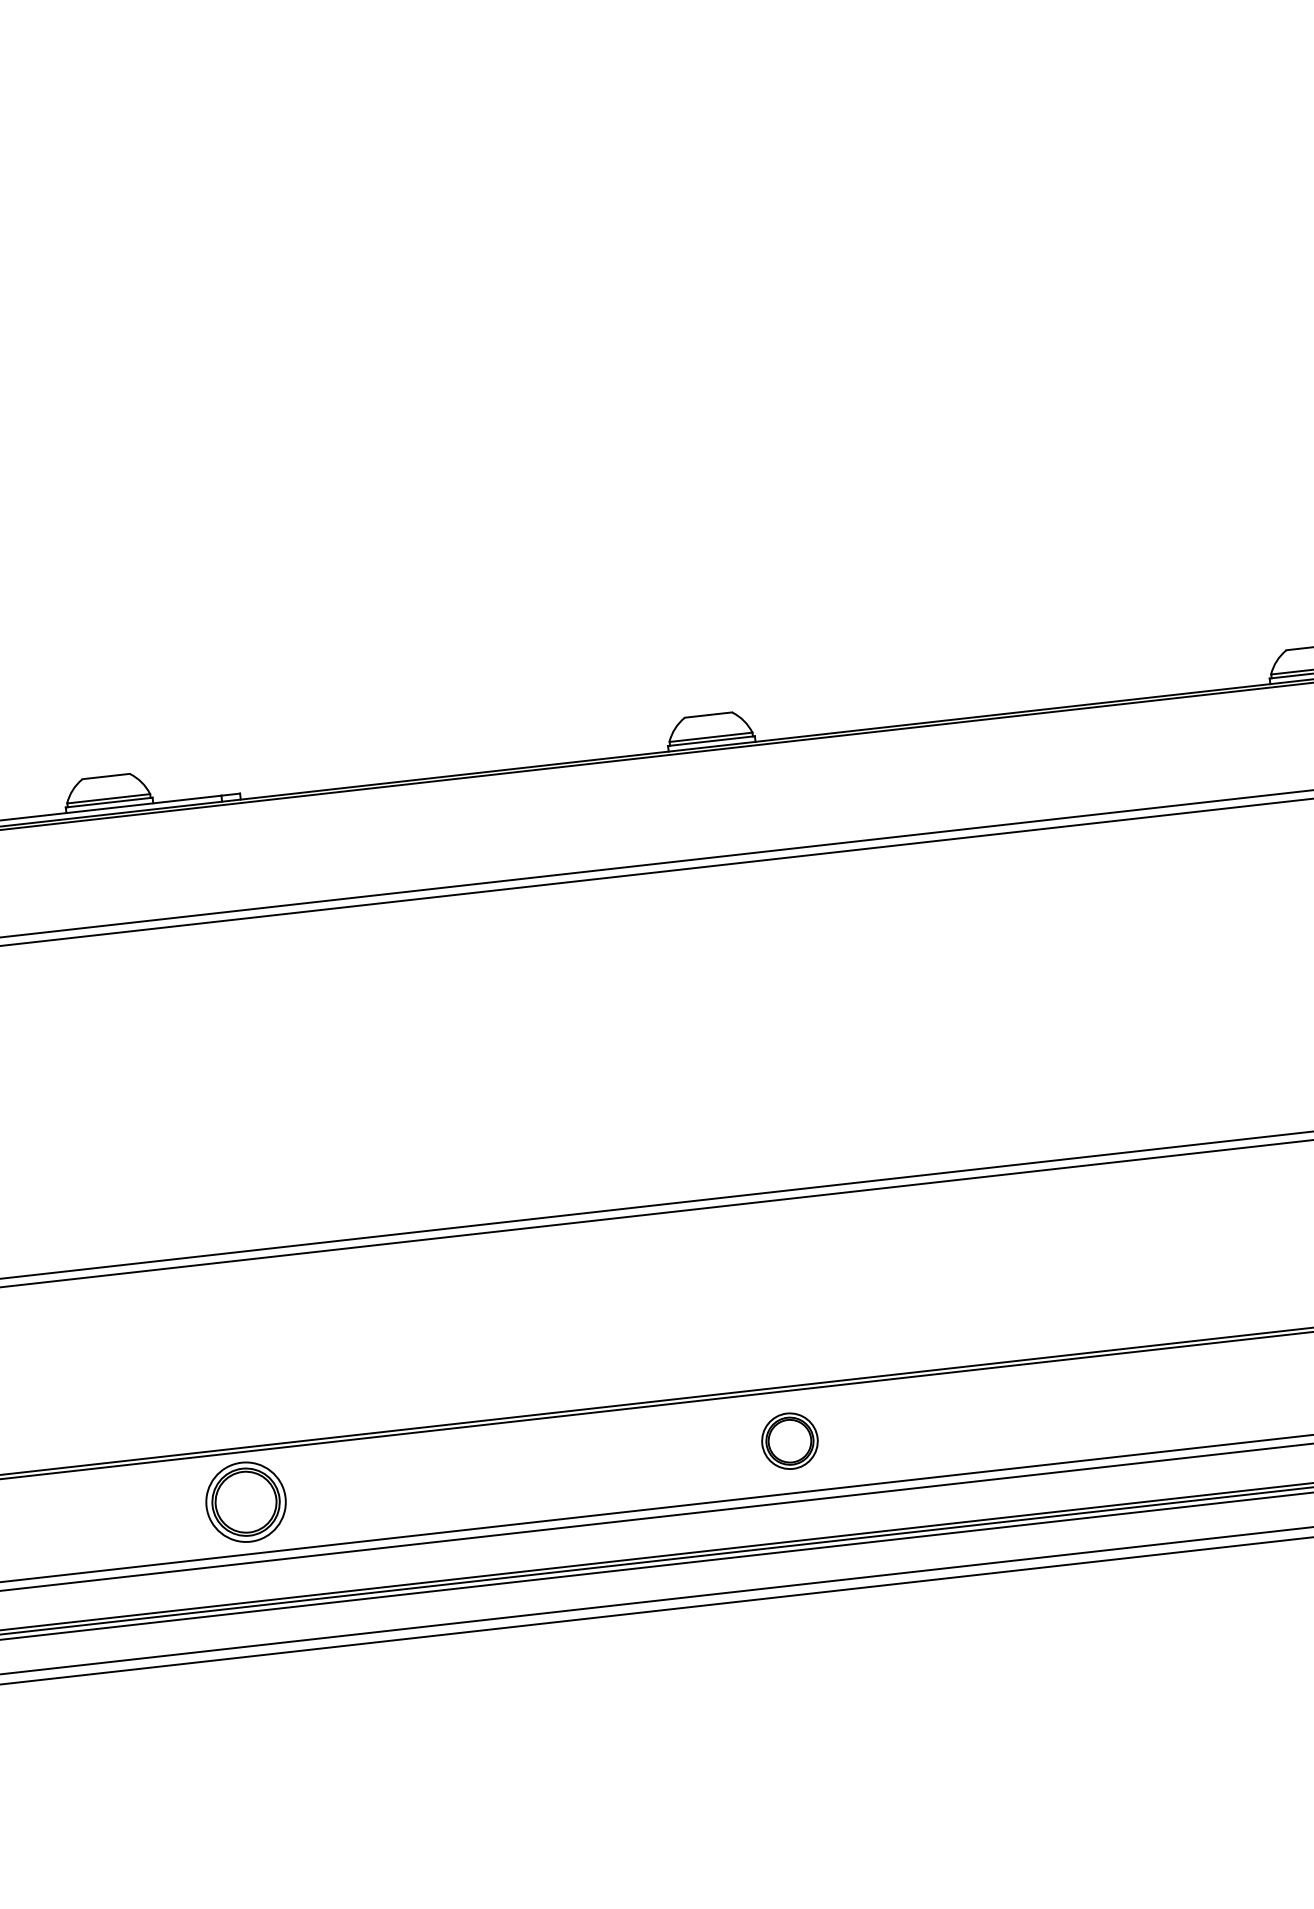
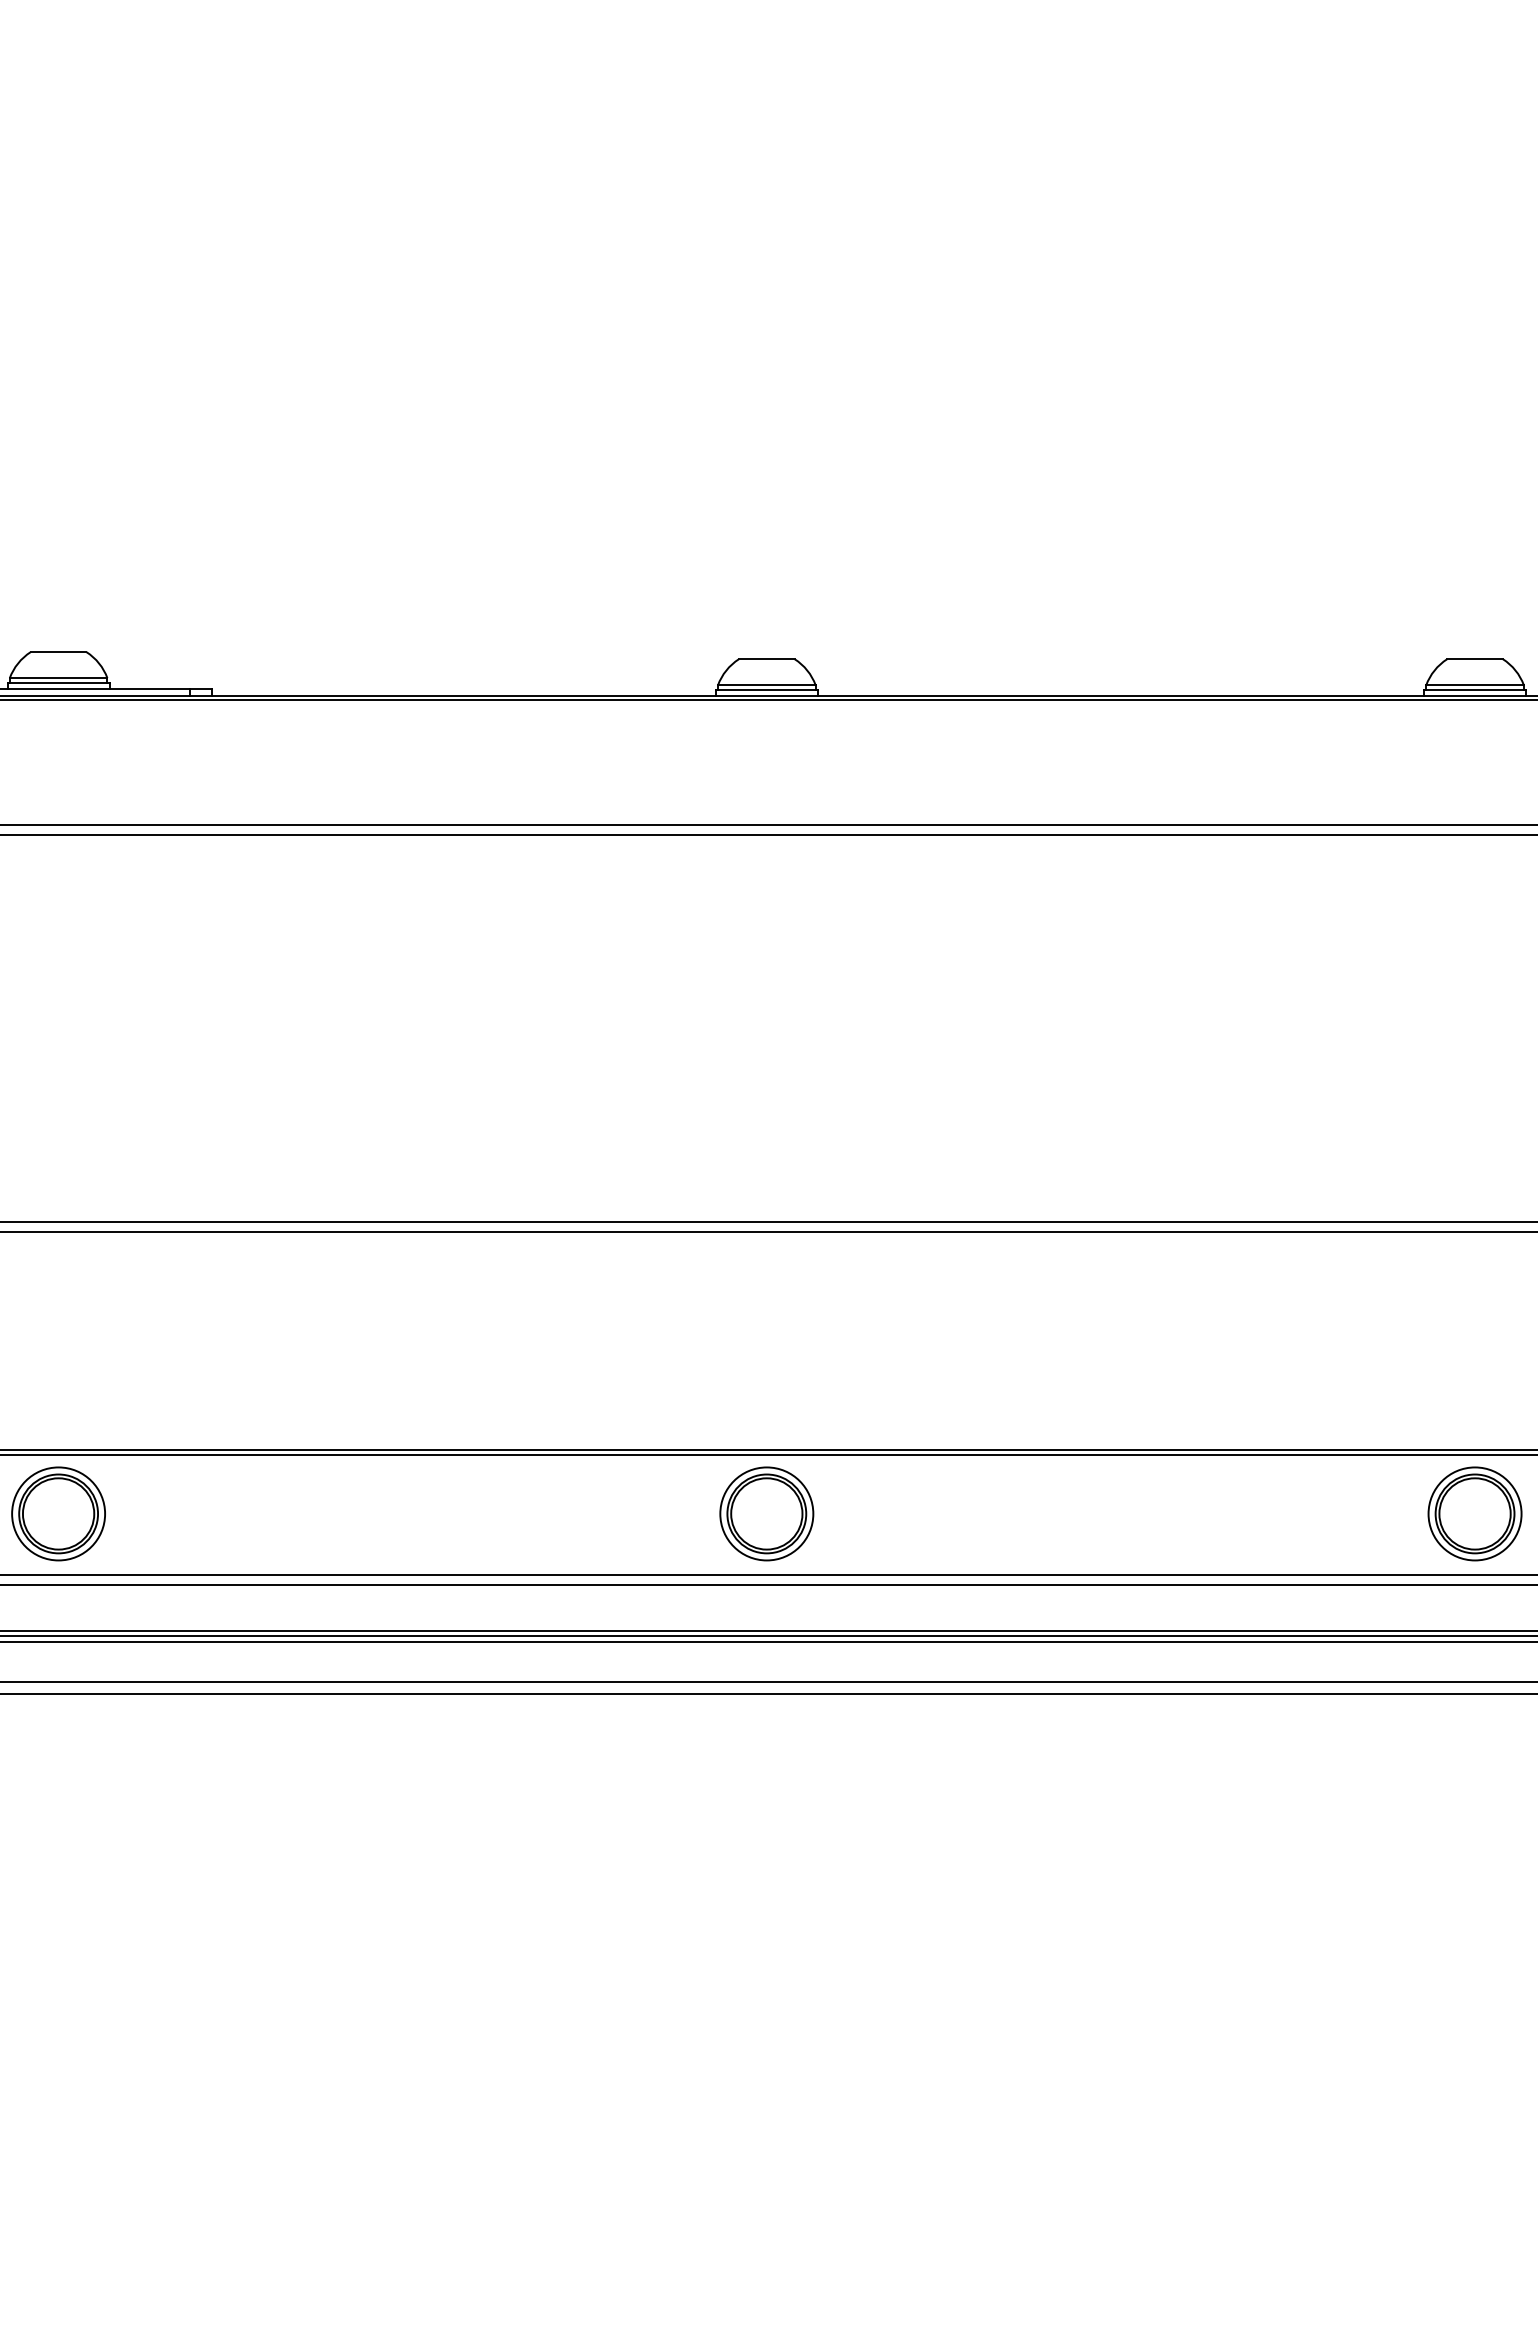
part: (789, 1440) -> (766, 1513), size x1.43
part: (245, 1501) -> (58, 1513), moved

